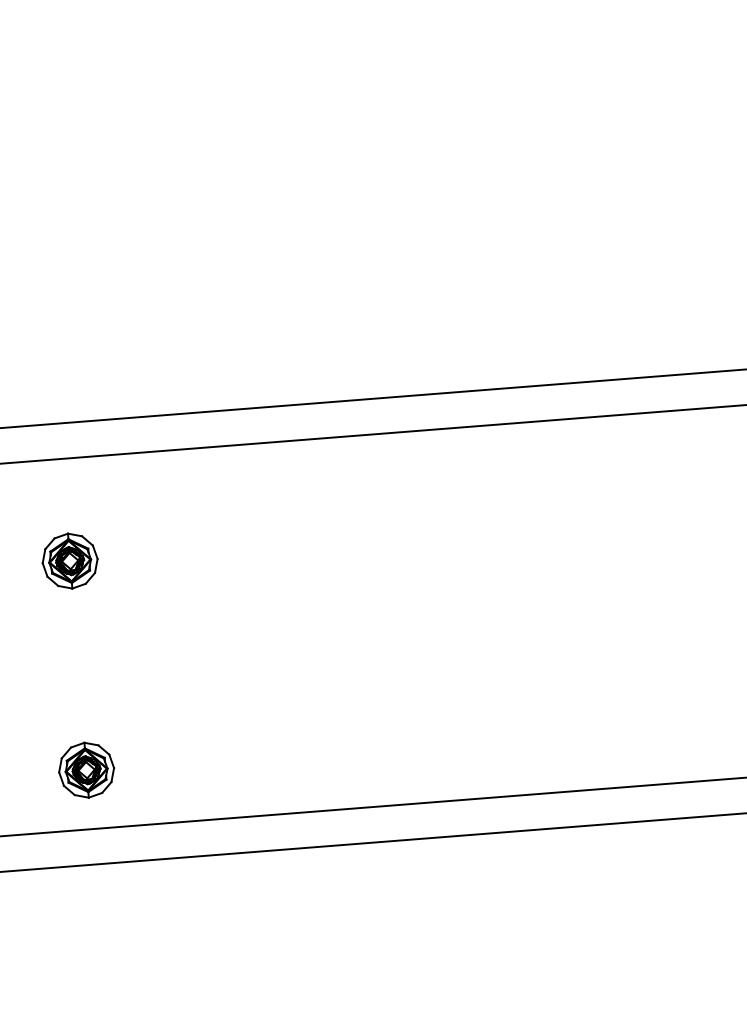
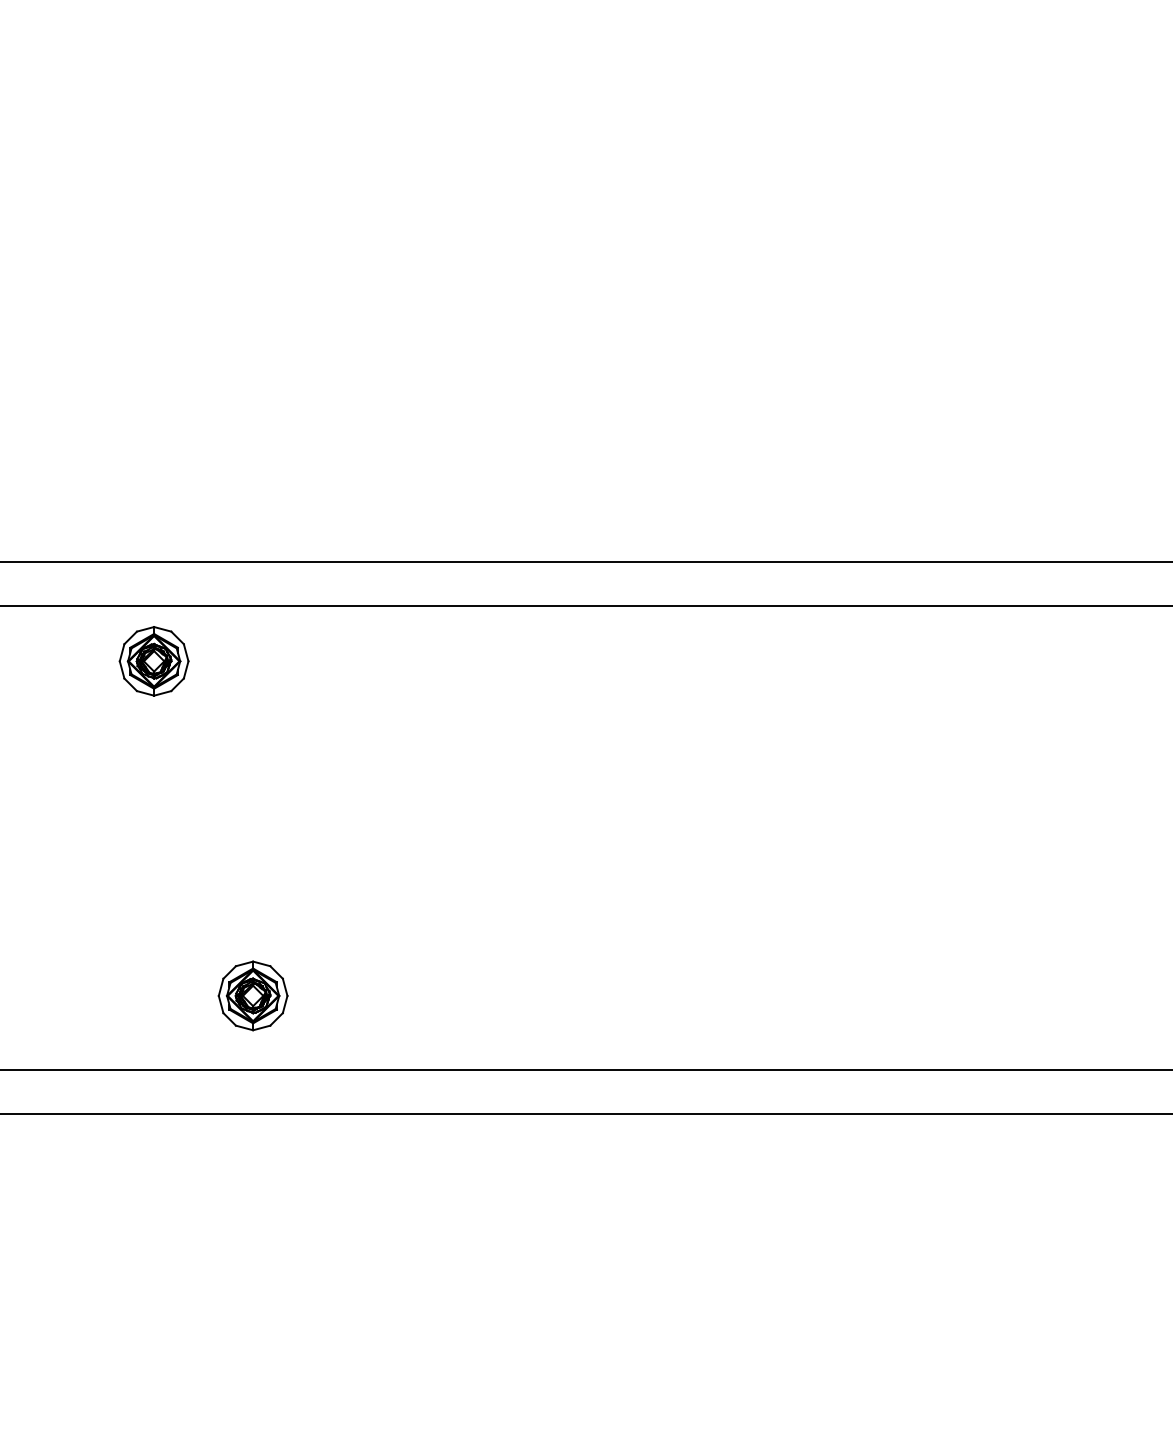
part: (69, 561) -> (153, 661), moved
part: (86, 769) -> (252, 995), moved

